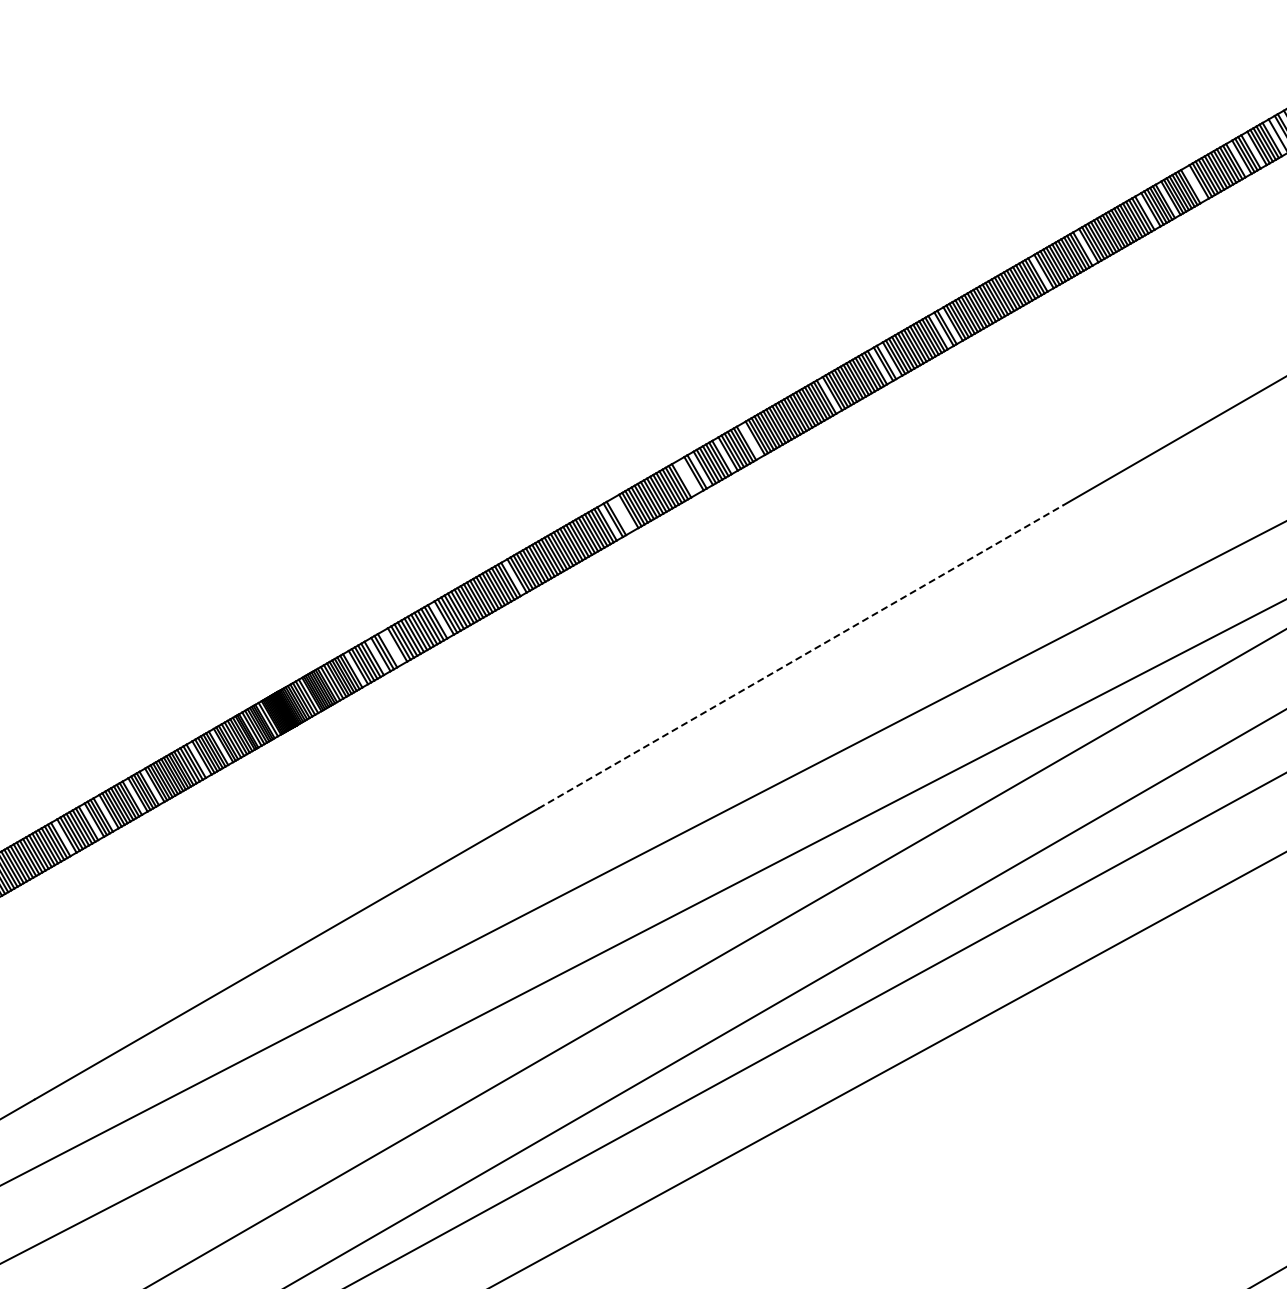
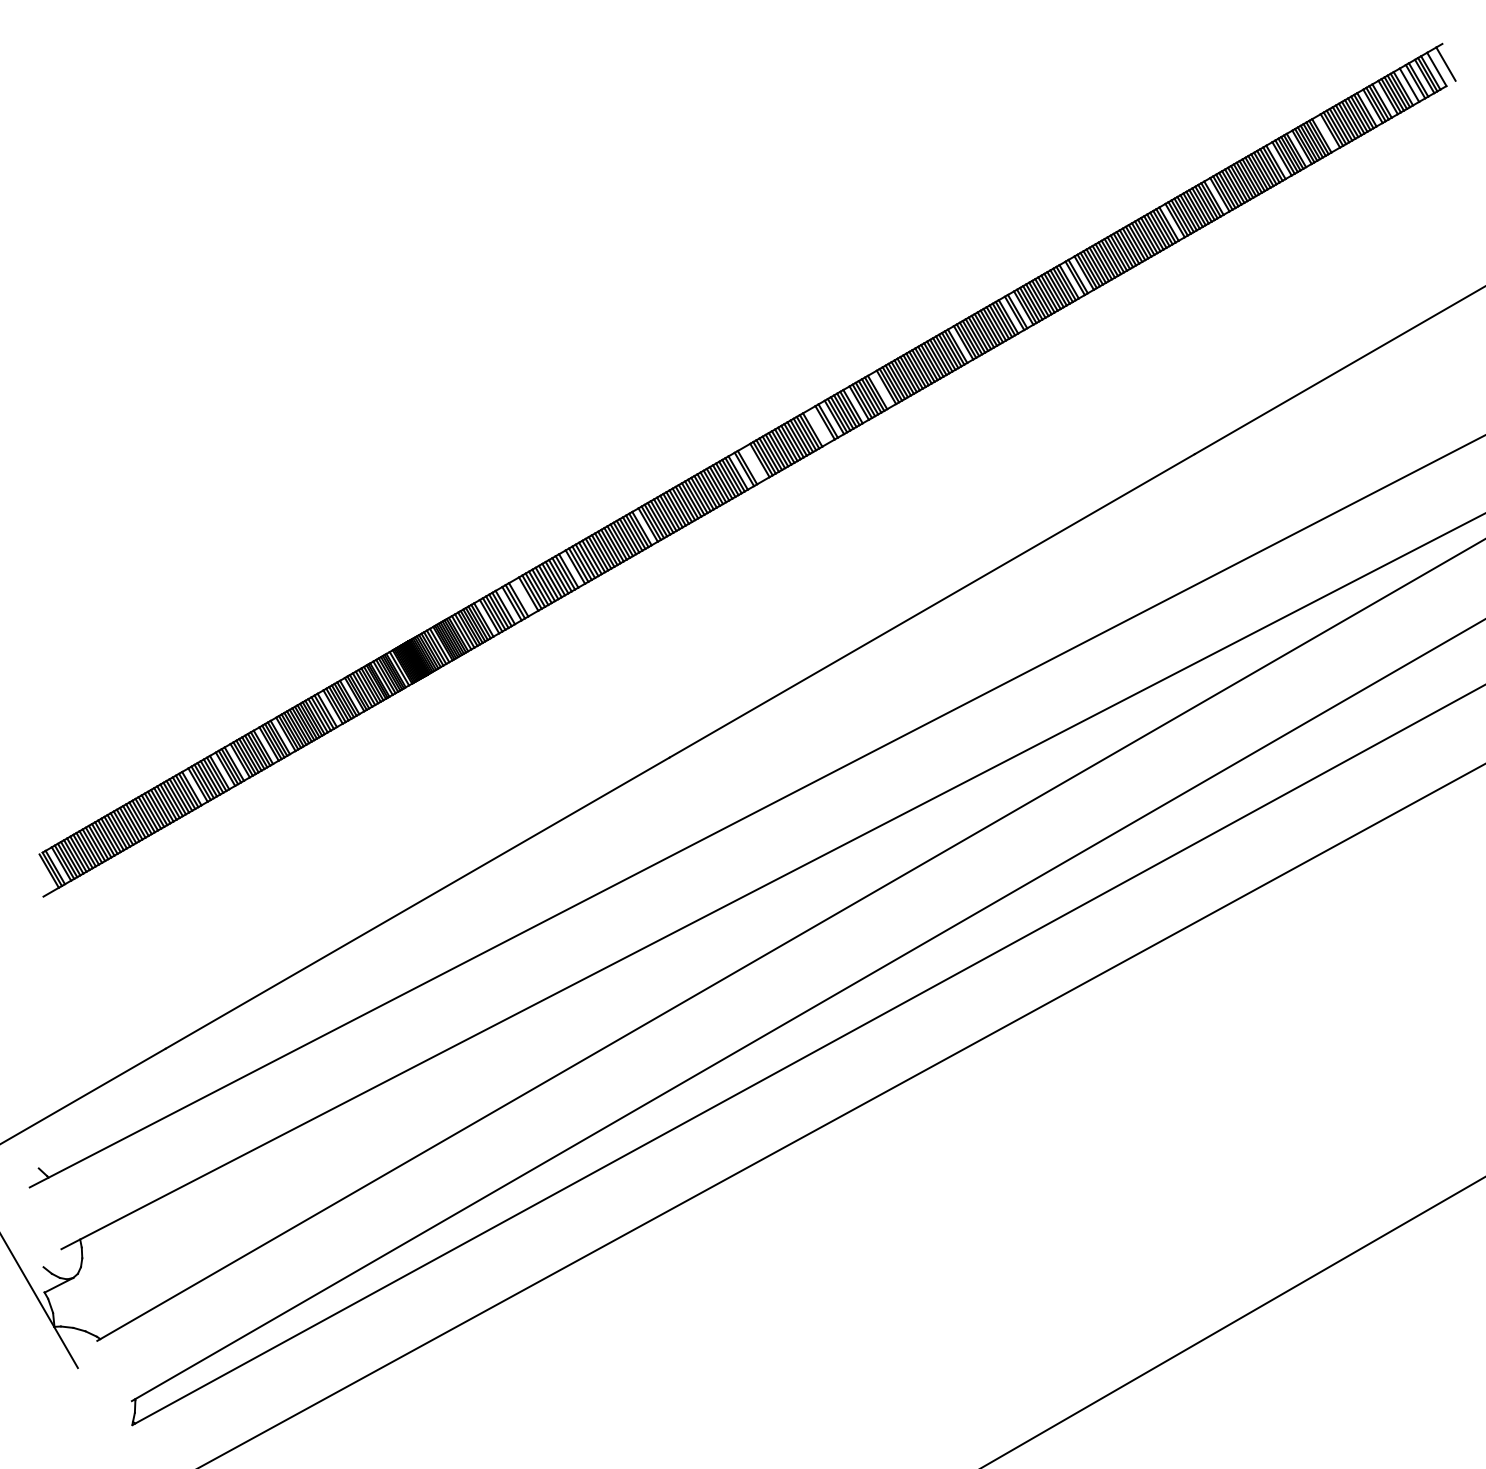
line: (801, 656) -> (932, 605), dashed -> solid

